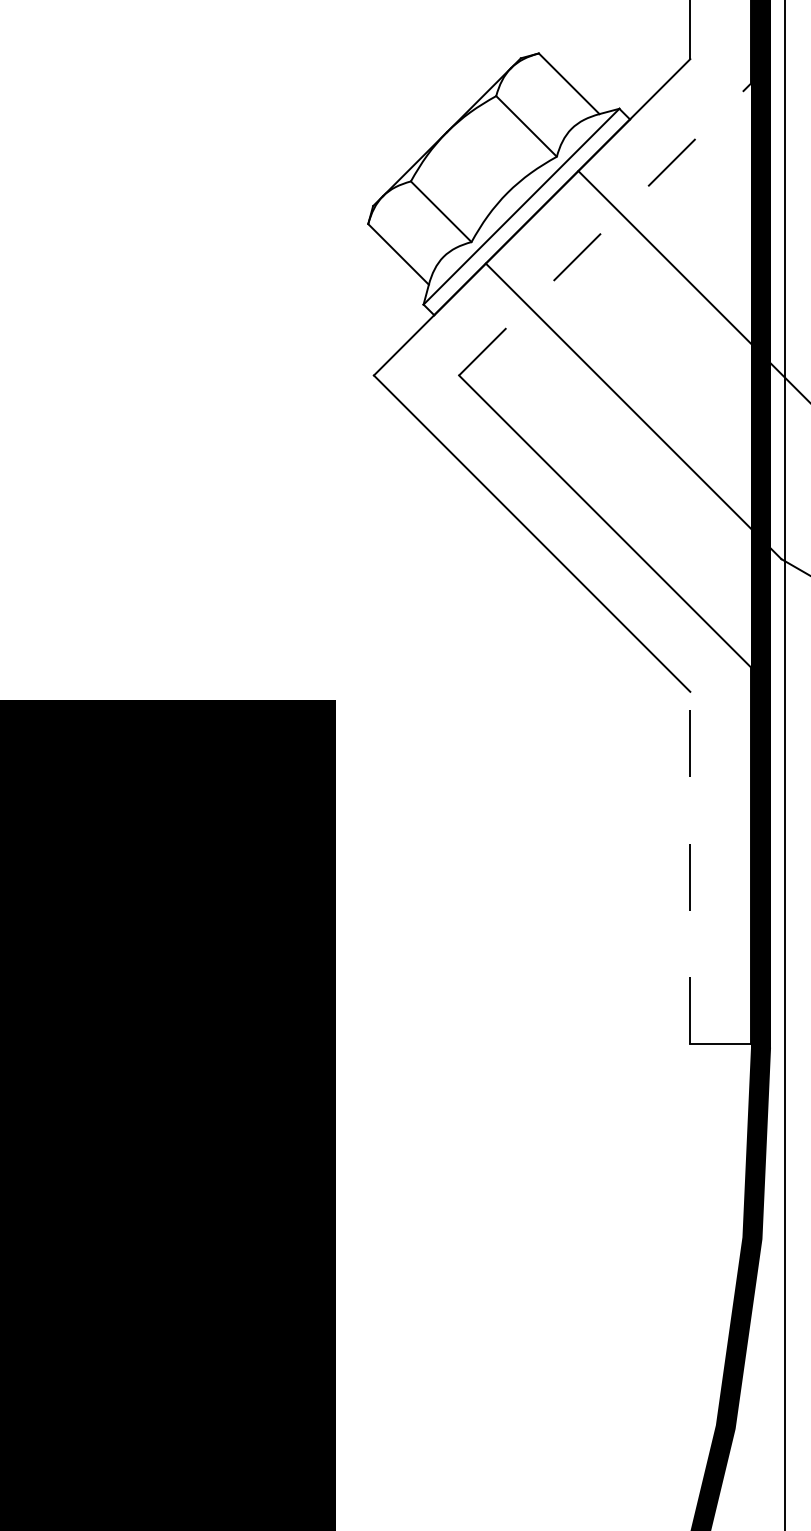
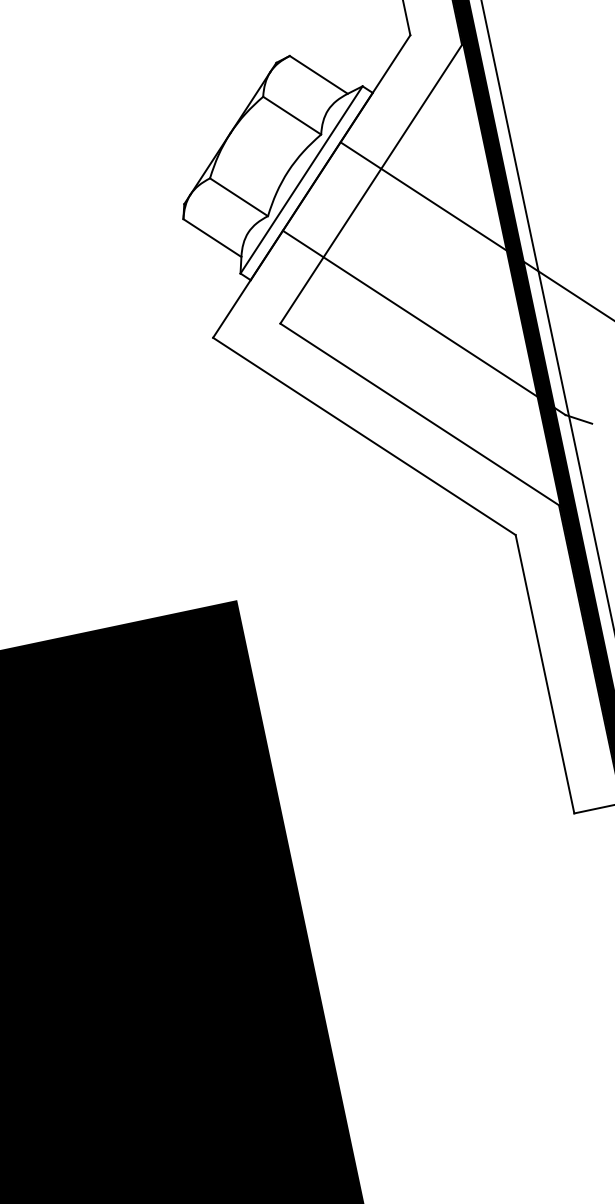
line: (605, 229) -> (371, 183), dashed -> solid
line: (690, 867) -> (545, 673), dashed -> solid

